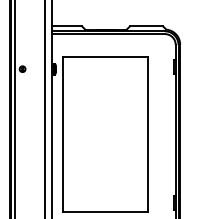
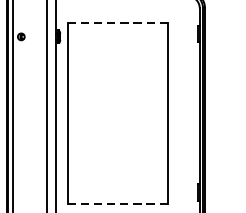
line: (105, 57) -> (117, 23), solid -> dashed
line: (105, 212) -> (117, 203), solid -> dashed

